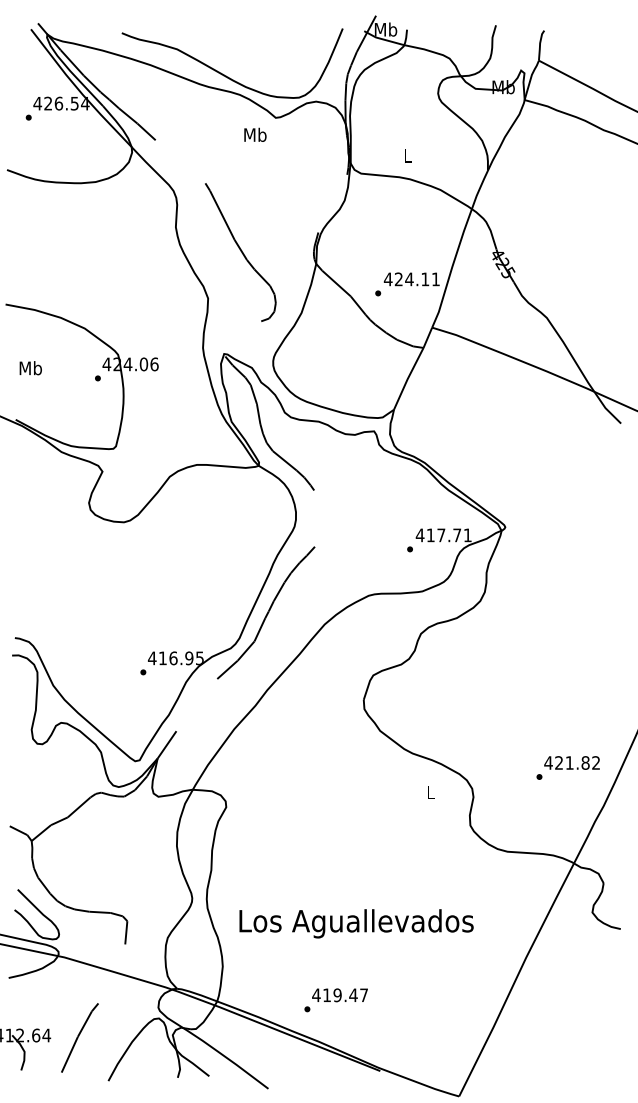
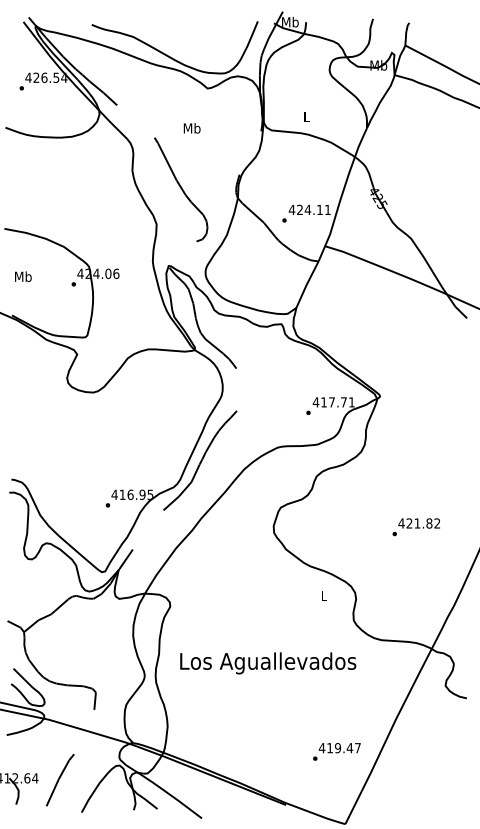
text: (254, 135) -> (191, 128), moved
text: (567, 768) -> (415, 527), moved
text: (356, 923) -> (268, 663), moved
text: (335, 999) -> (336, 751), moved

